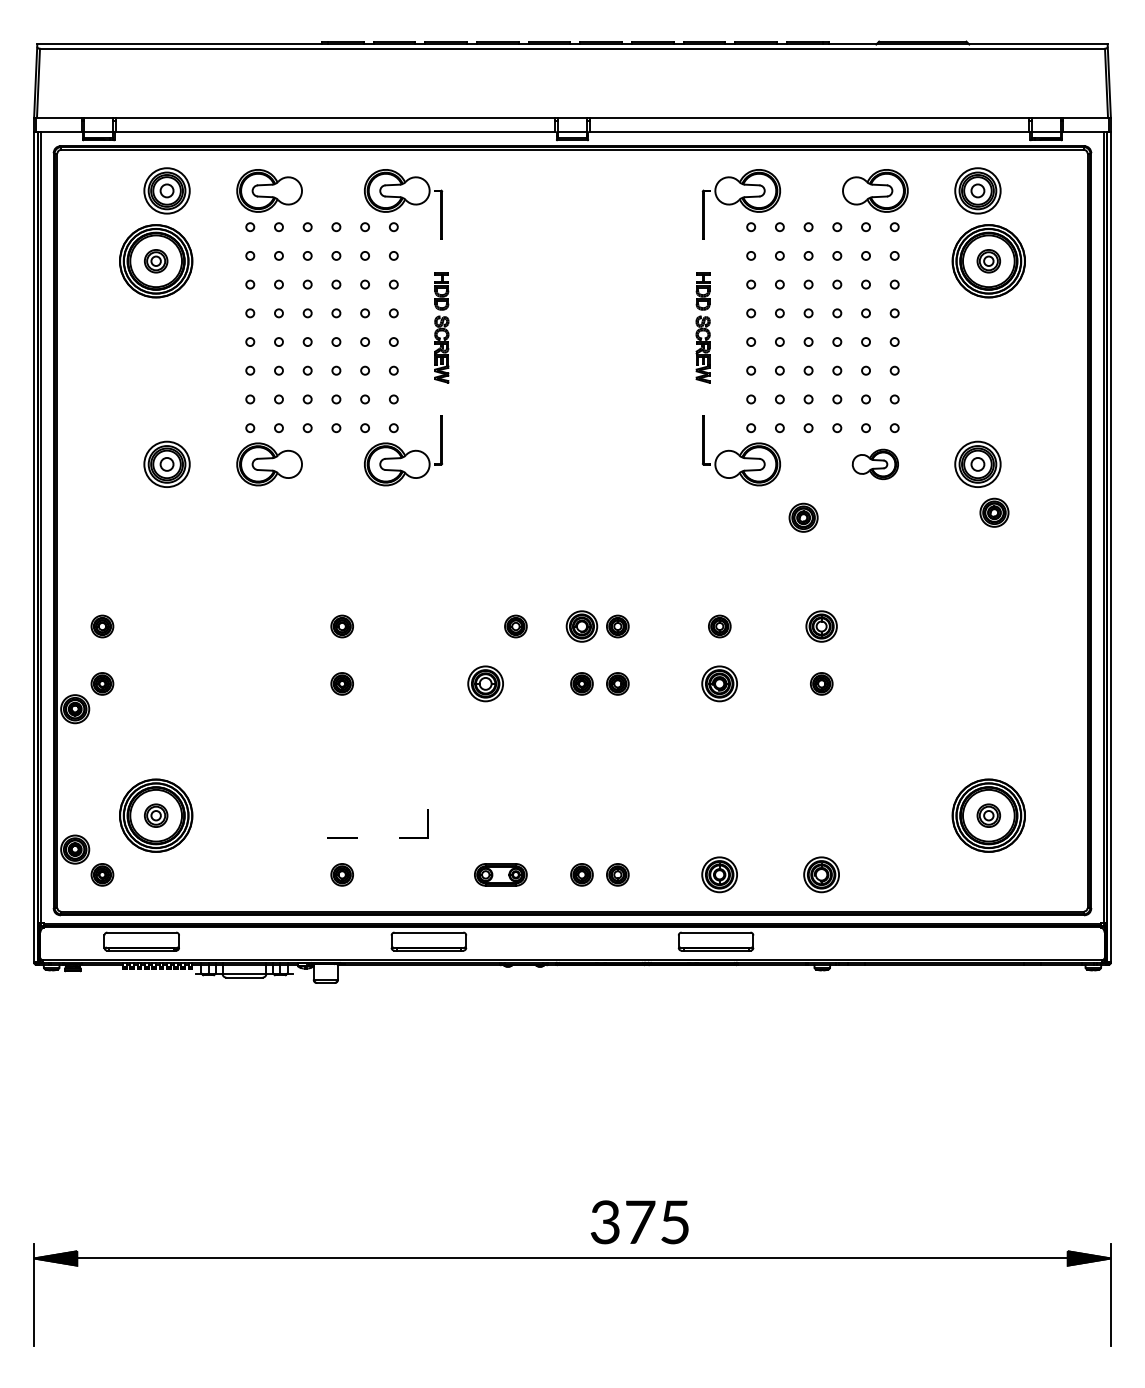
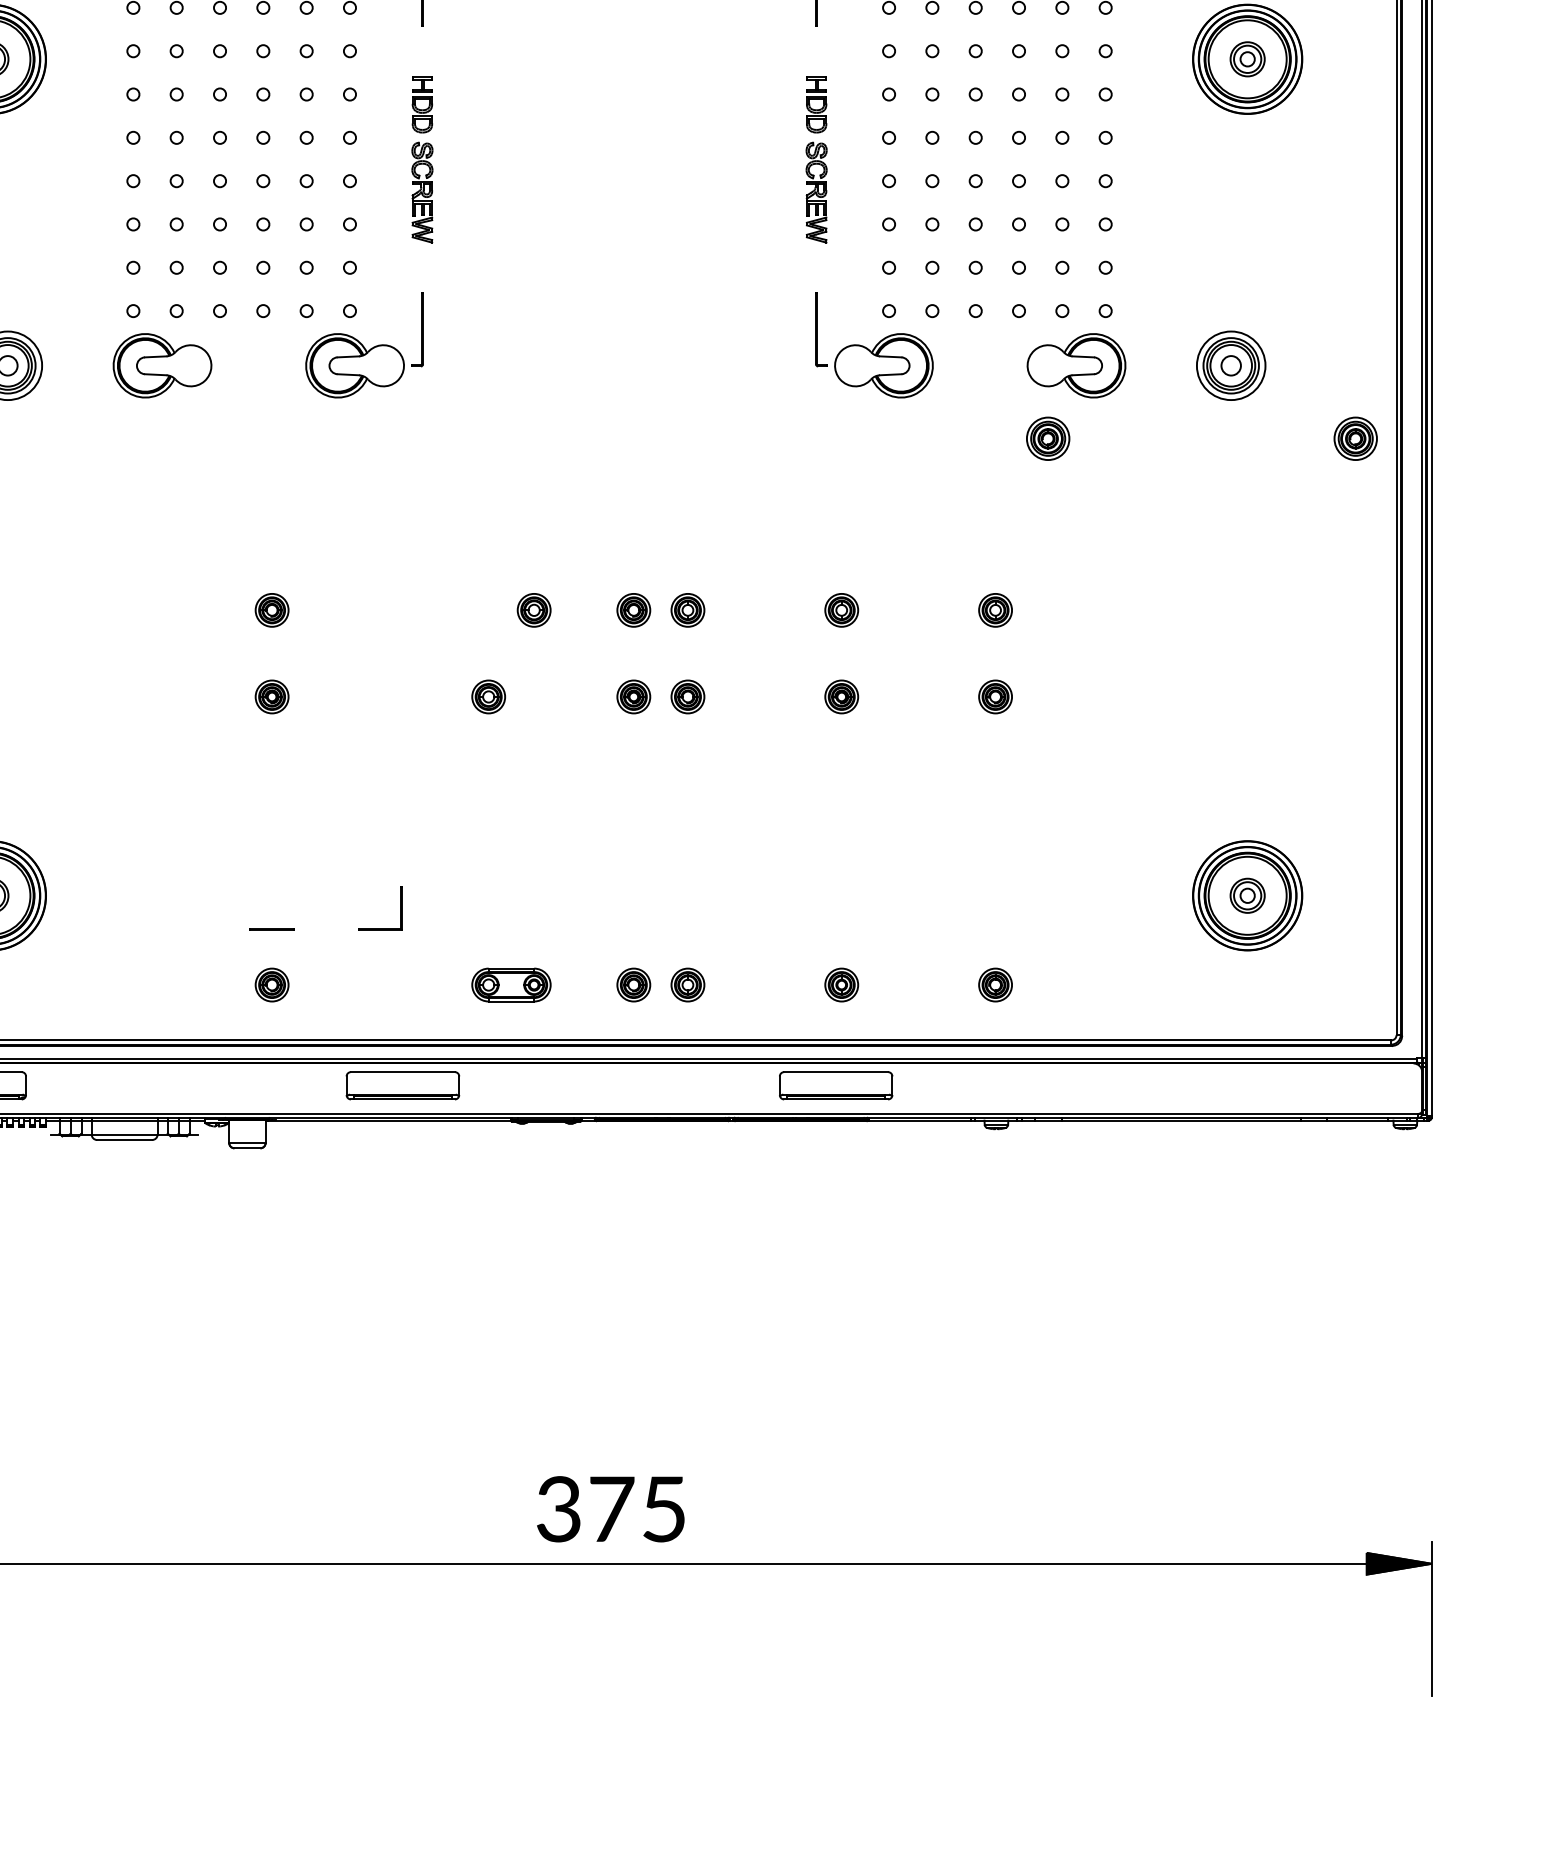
part: (875, 464) -> (1076, 365), size x1.43
part: (994, 512) -> (1355, 438), moved
part: (803, 517) -> (1047, 438), moved
part: (581, 626) -> (633, 610), size x0.71
part: (821, 626) -> (995, 610), size x0.71
part: (485, 683) -> (488, 696), size x0.62
part: (719, 683) -> (841, 696), size x0.62
part: (719, 874) -> (841, 984), size x0.62
part: (821, 874) -> (995, 984), size x0.62
text: (639, 1222) -> (610, 1509), moved

